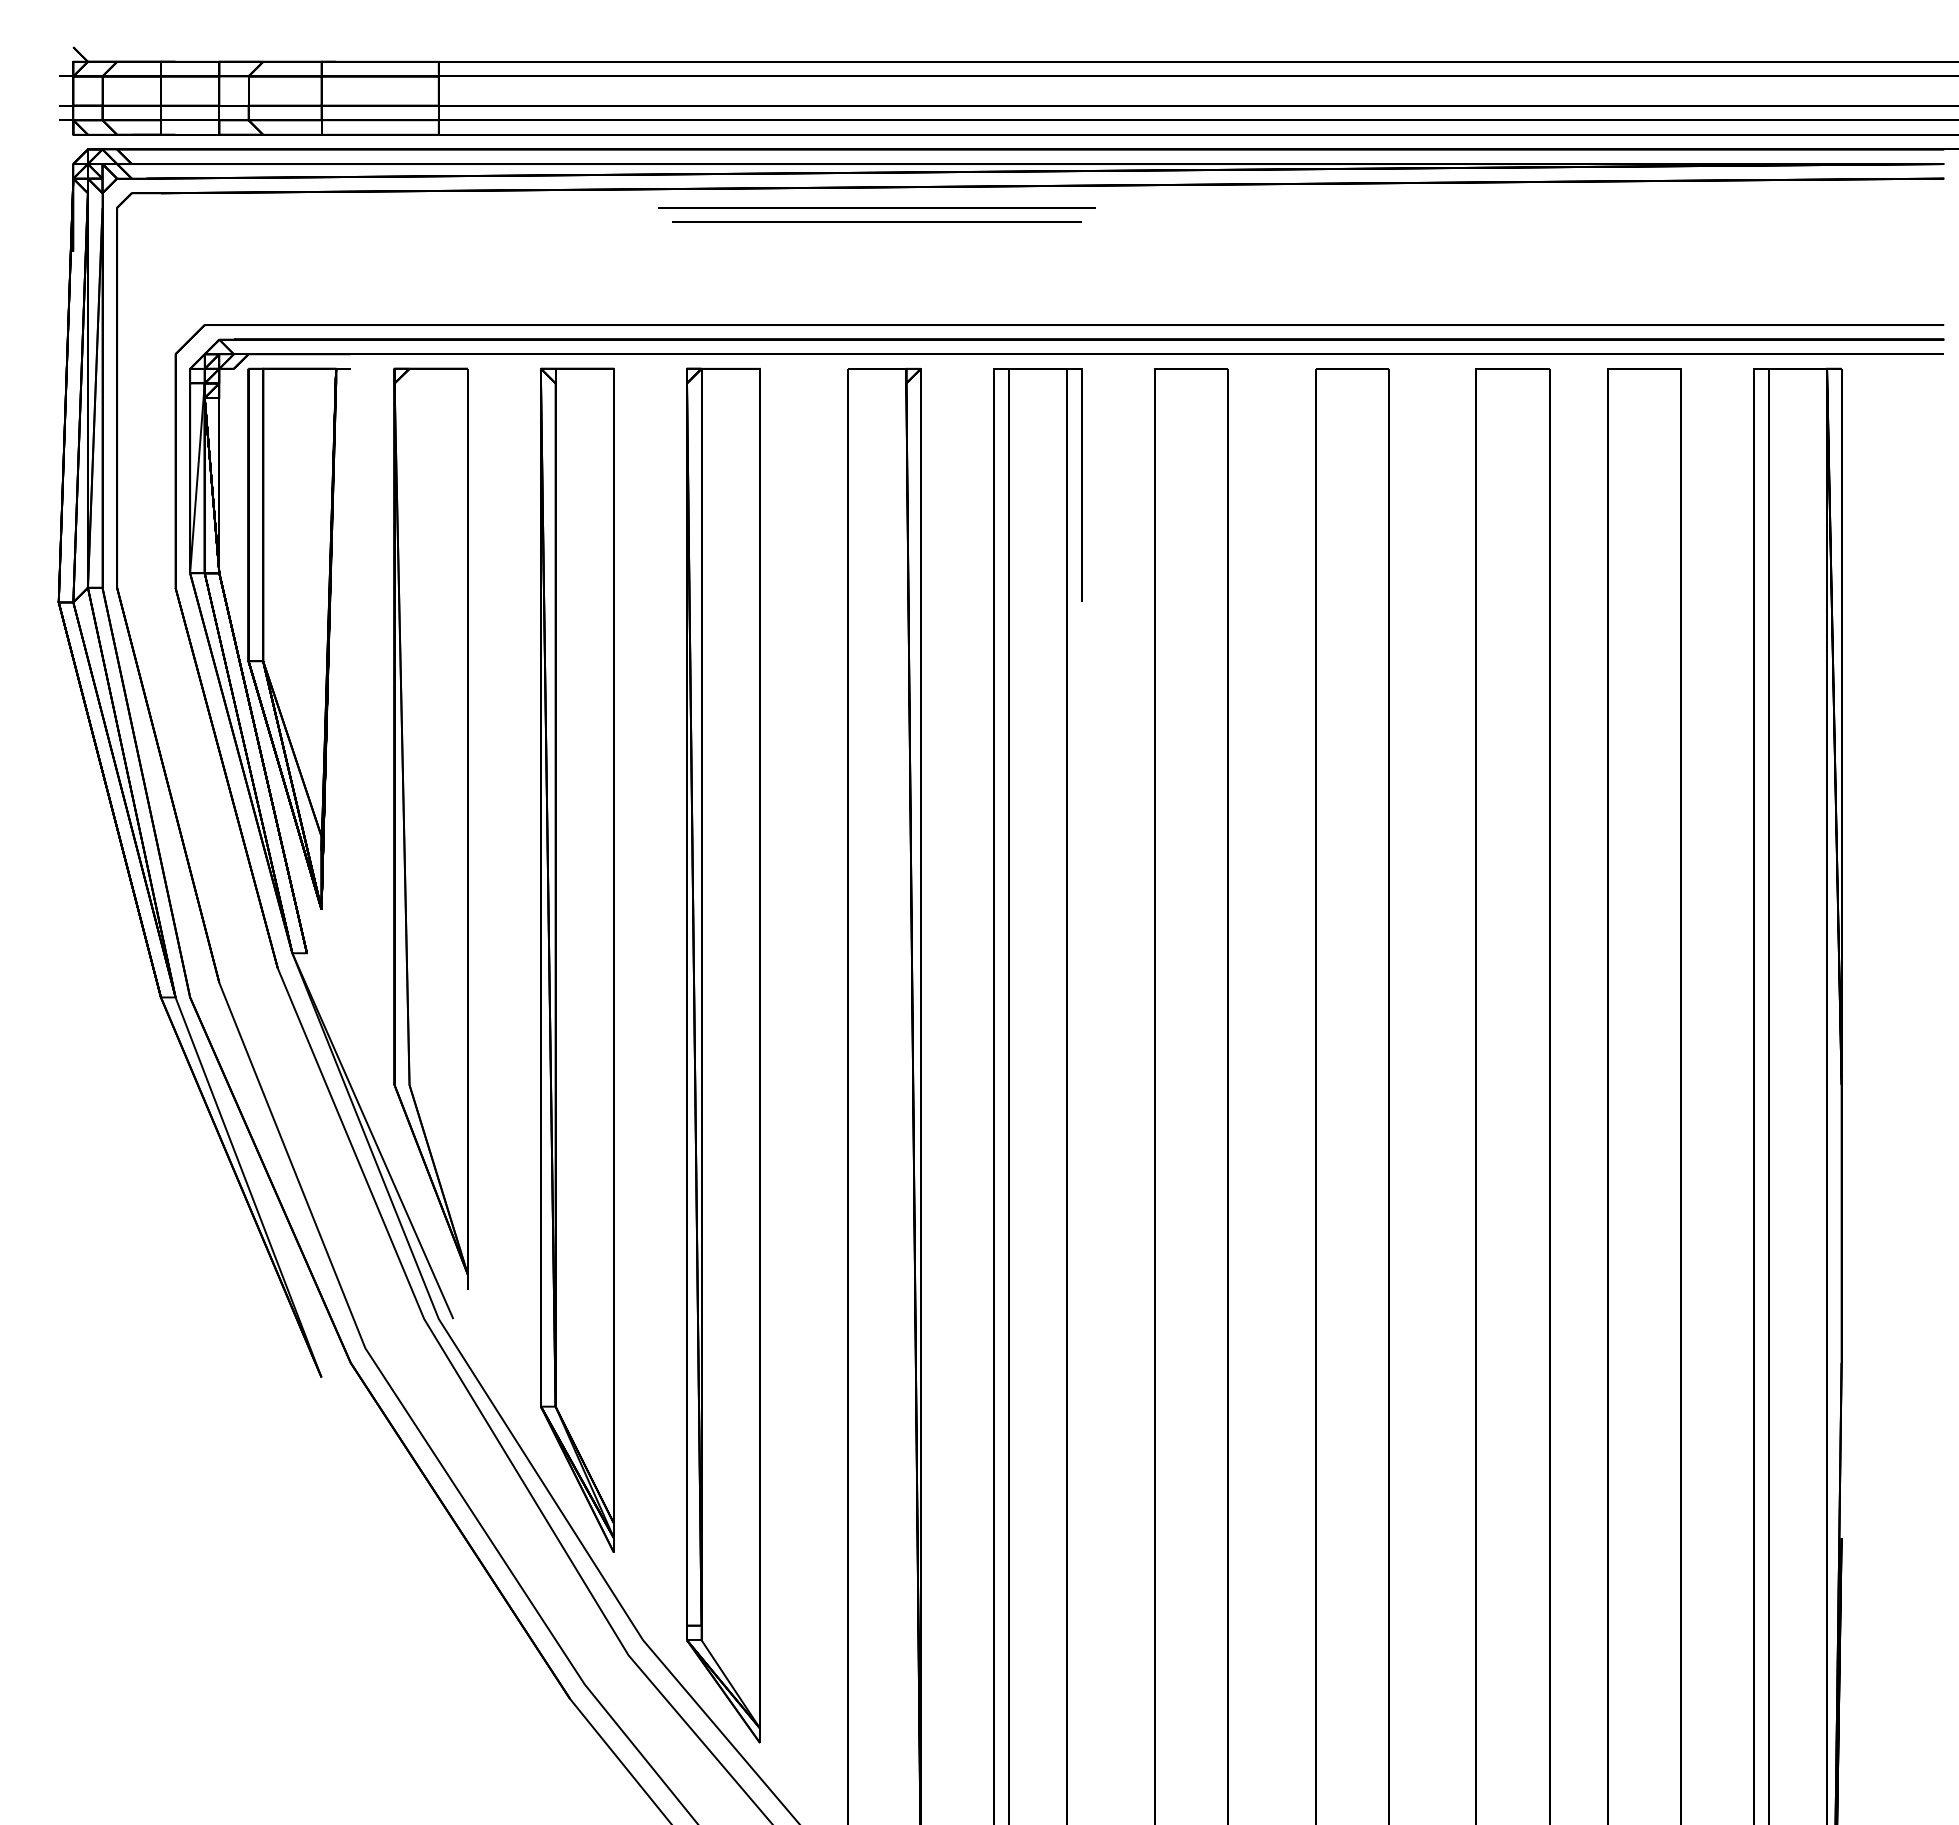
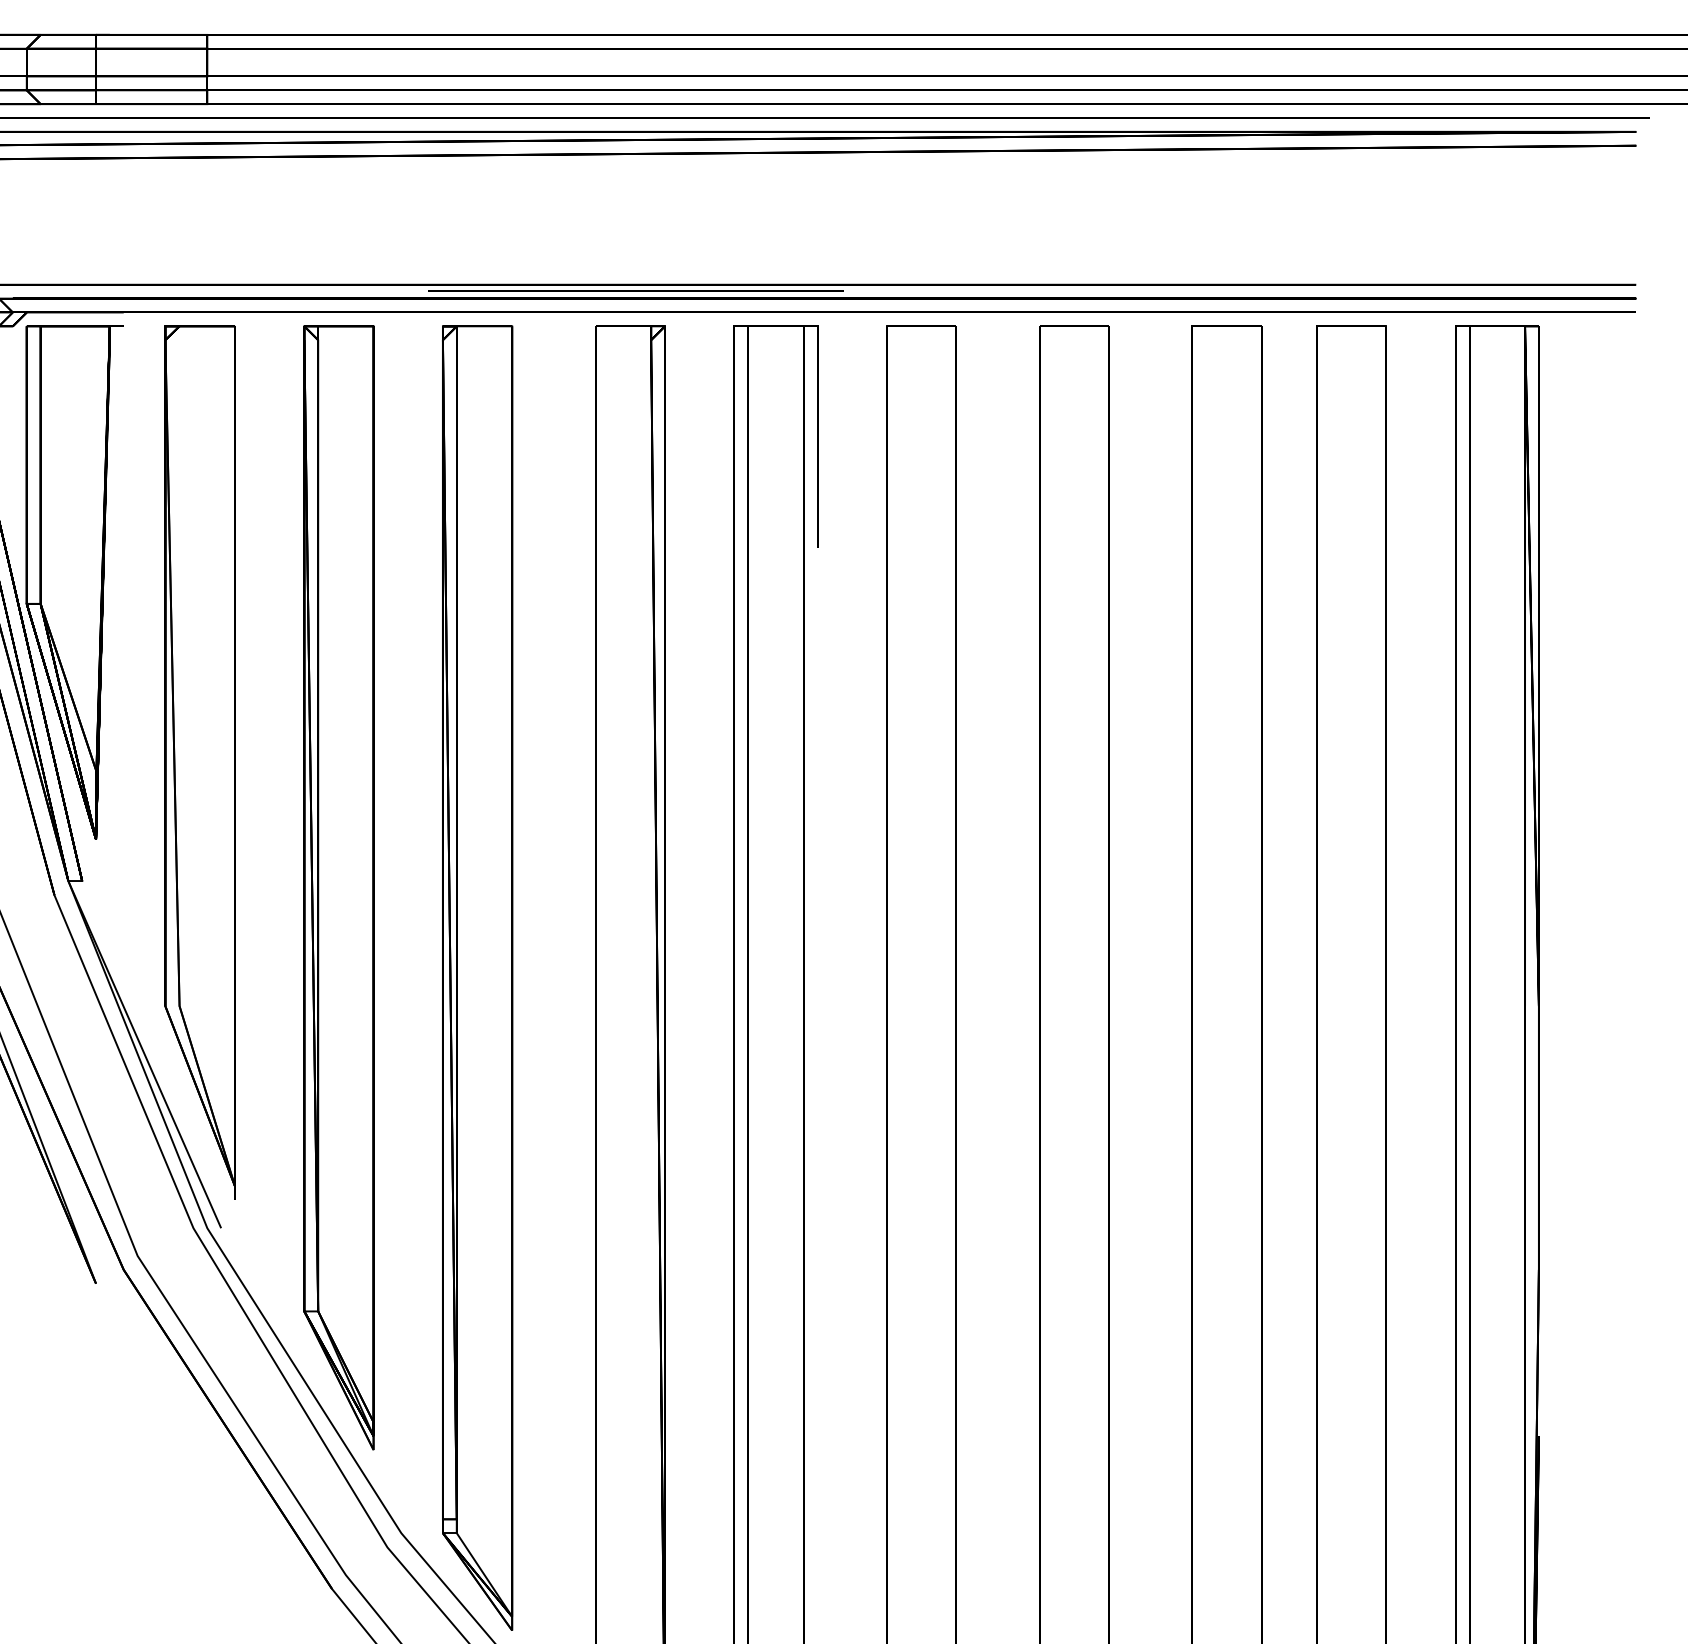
line: (876, 207) -> (635, 290), moved
line: (876, 221) -> (622, 186), removed

